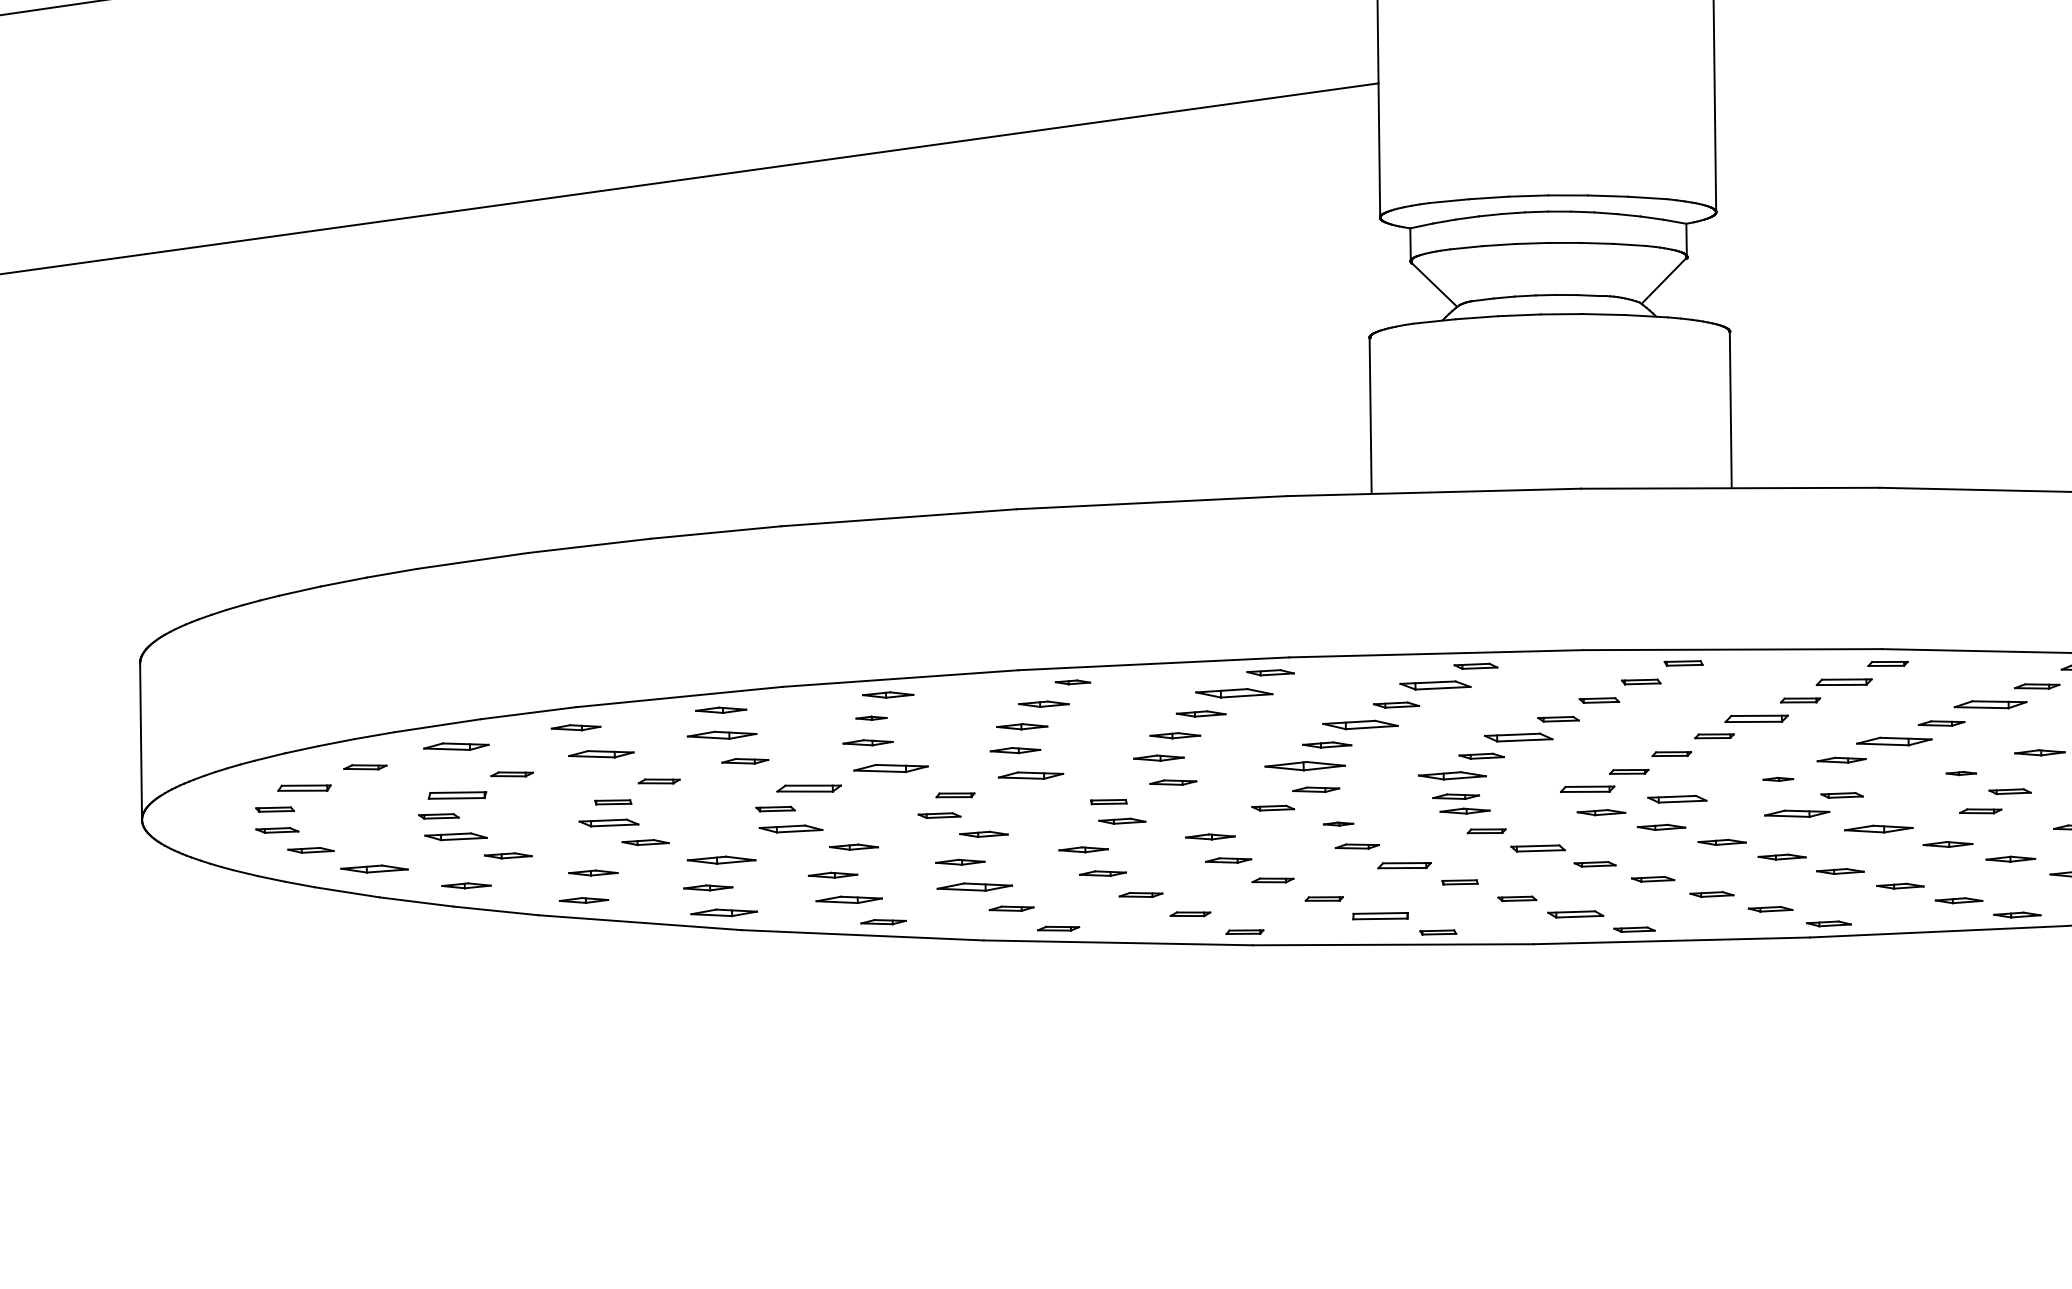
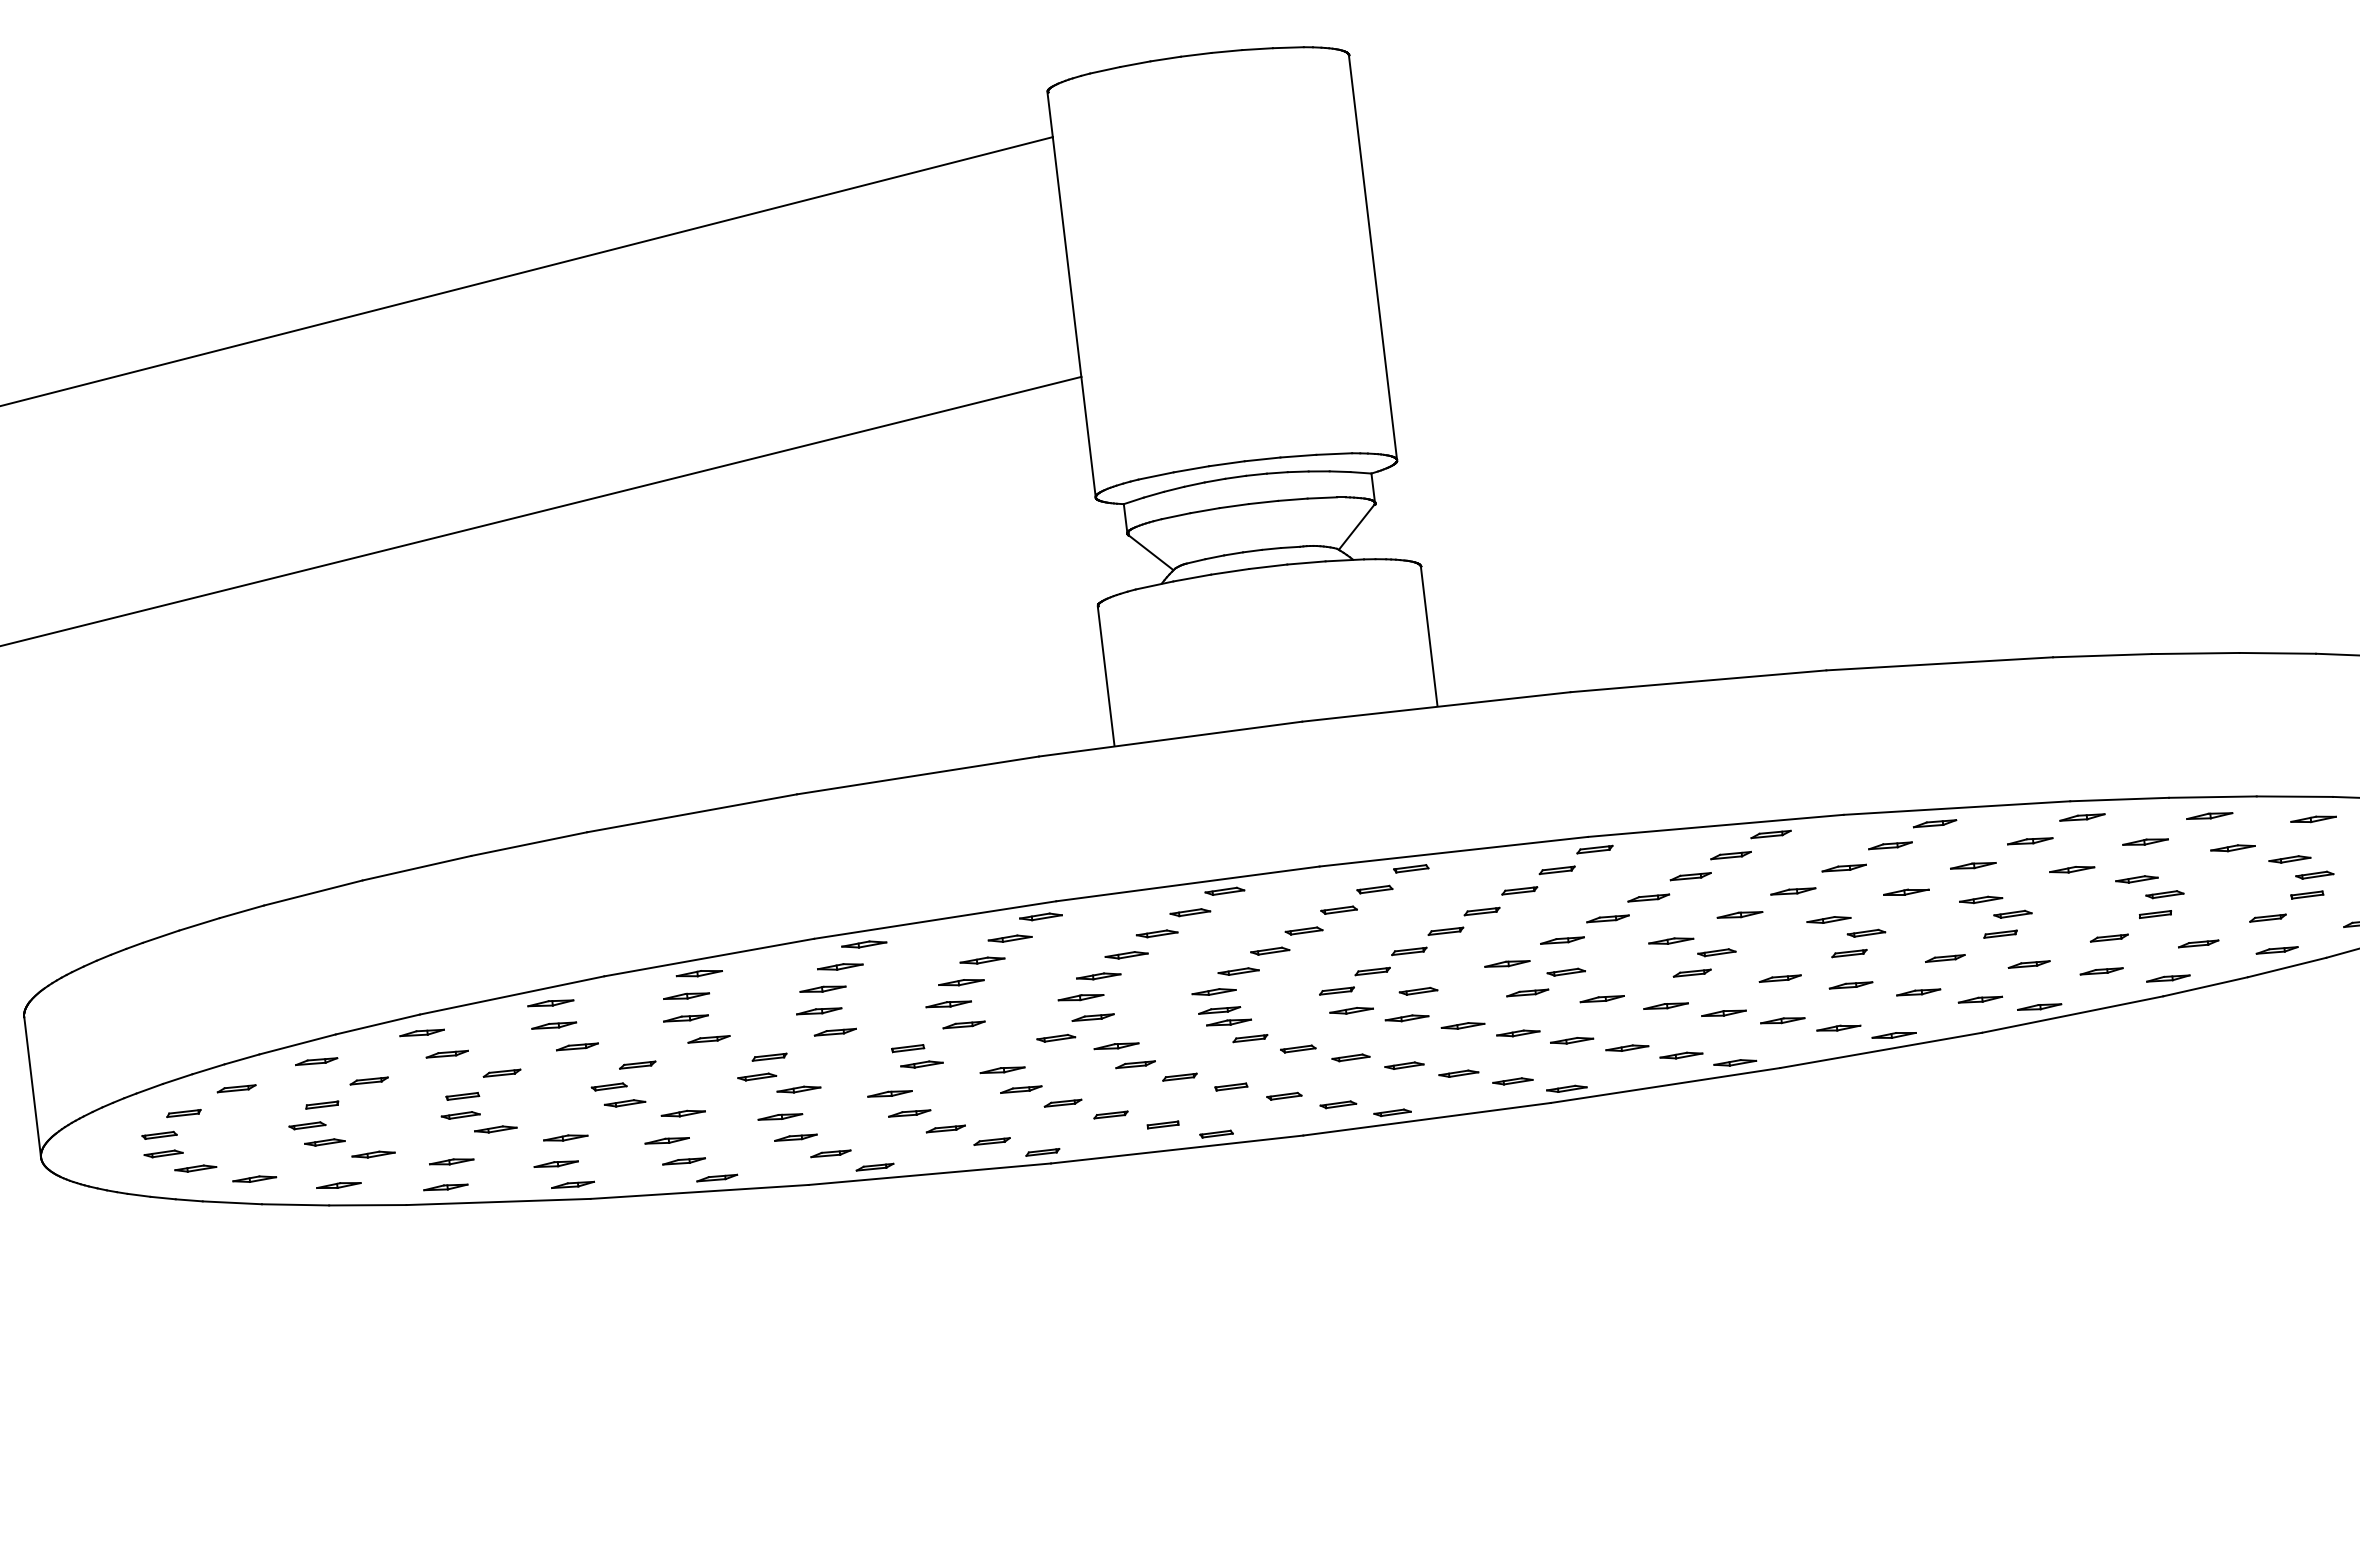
part: (1073, 682) -> (864, 944), size x1.43
part: (1843, 682) -> (1556, 870), size x0.71
part: (1435, 685) -> (1190, 912), size x0.62
part: (1233, 692) -> (1009, 938), size x0.62
part: (1990, 704) -> (1690, 876), size x0.62
part: (871, 717) -> (686, 995), size x1.67
part: (1755, 718) -> (1481, 911), size x0.62
part: (1360, 725) -> (1126, 955), size x0.62
part: (722, 735) -> (554, 1025), size x0.71
part: (1519, 736) -> (1270, 950), size x0.62
part: (1893, 741) -> (1607, 918), size x0.62
part: (456, 746) -> (316, 1061), size x0.71
part: (600, 753) -> (446, 1053), size x0.71
part: (1304, 766) -> (1080, 997), size x0.62
part: (890, 768) -> (708, 1039), size x0.62
part: (1961, 772) -> (1671, 940), size x1.67
part: (1029, 774) -> (834, 1031), size x0.71
part: (1451, 775) -> (1213, 991), size x0.71
part: (1778, 778) -> (1507, 963), size x1.67
part: (809, 787) -> (637, 1064), size x0.62
part: (303, 788) -> (183, 1113), size x0.71
part: (1587, 788) -> (1336, 990), size x0.71
part: (457, 794) -> (322, 1104), size x0.62
part: (1677, 798) -> (1418, 990), size x0.71
part: (1797, 813) -> (1527, 992), size x0.71
part: (608, 823) -> (460, 1115), size x0.71
part: (1338, 824) -> (1116, 1046), size x1.67
part: (790, 829) -> (624, 1103), size x0.71
part: (1877, 829) -> (1601, 999), size x0.71
part: (455, 836) -> (324, 1142), size x0.71
part: (1538, 847) -> (1298, 1048), size x0.71
part: (721, 859) -> (565, 1137), size x0.71
part: (1404, 864) -> (1179, 1076), size x0.71
part: (374, 868) -> (254, 1178), size x0.71
part: (974, 886) -> (795, 1137), size x0.62
part: (848, 899) -> (683, 1161), size x0.71
part: (723, 912) -> (572, 1184), size x0.71
part: (1575, 914) -> (1338, 1104), size x0.71
part: (1379, 915) -> (1162, 1124), size x0.62

